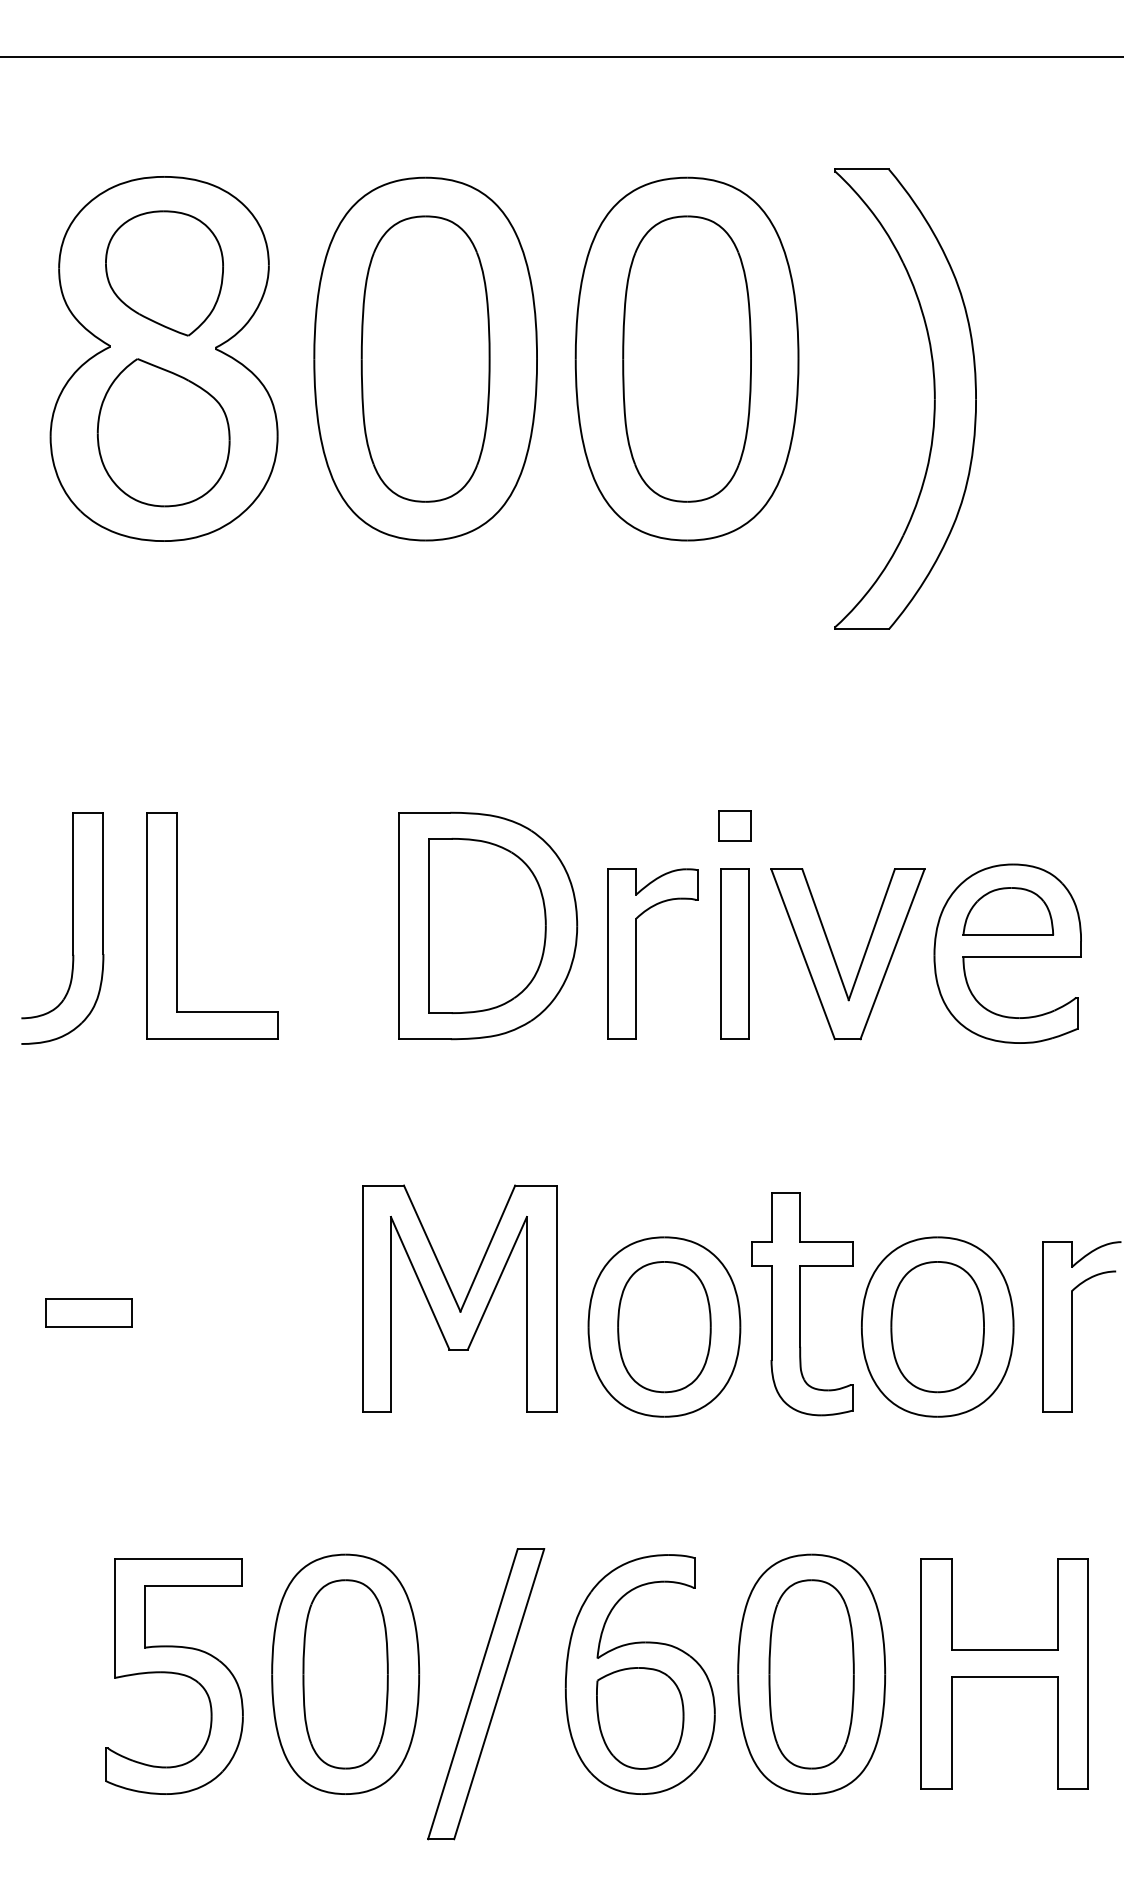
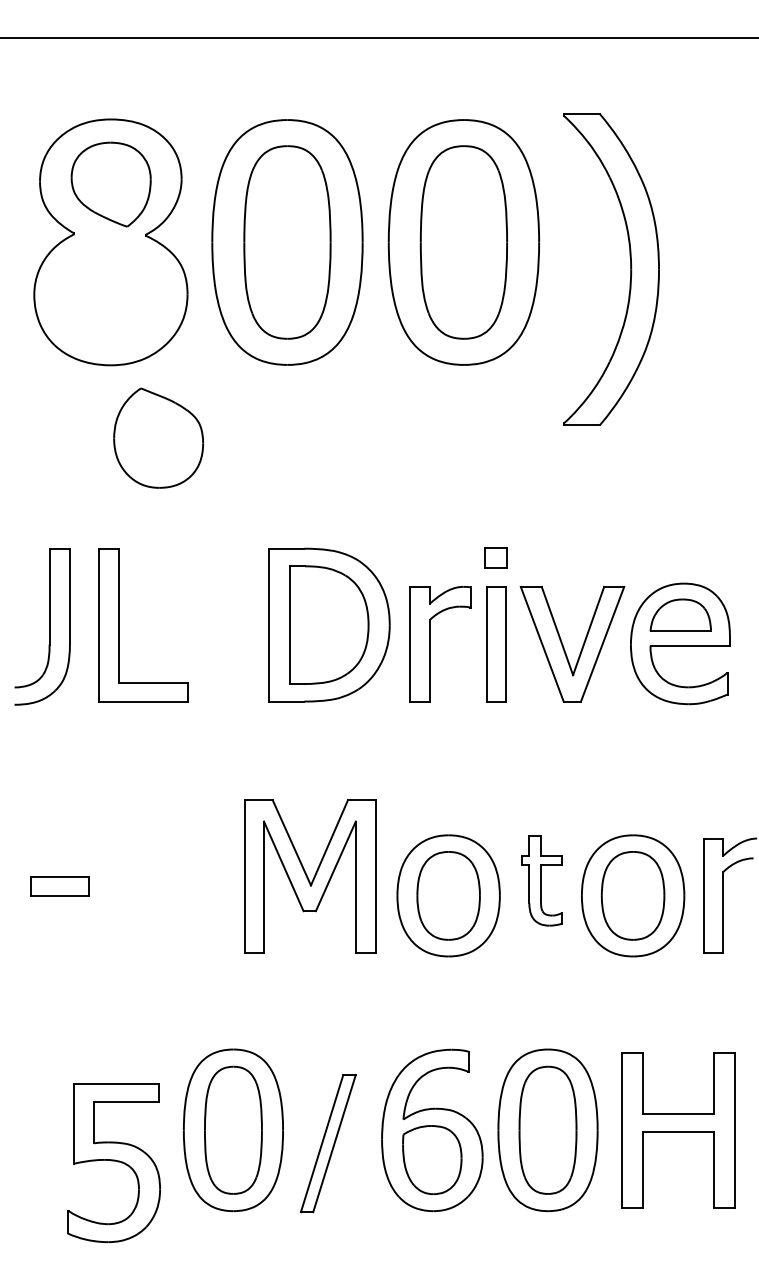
part: (163, 431) -> (158, 437), moved
part: (801, 1304) -> (541, 880), size x0.6
part: (173, 1677) -> (113, 1163), moved
part: (486, 1693) -> (328, 1143), size x0.7

